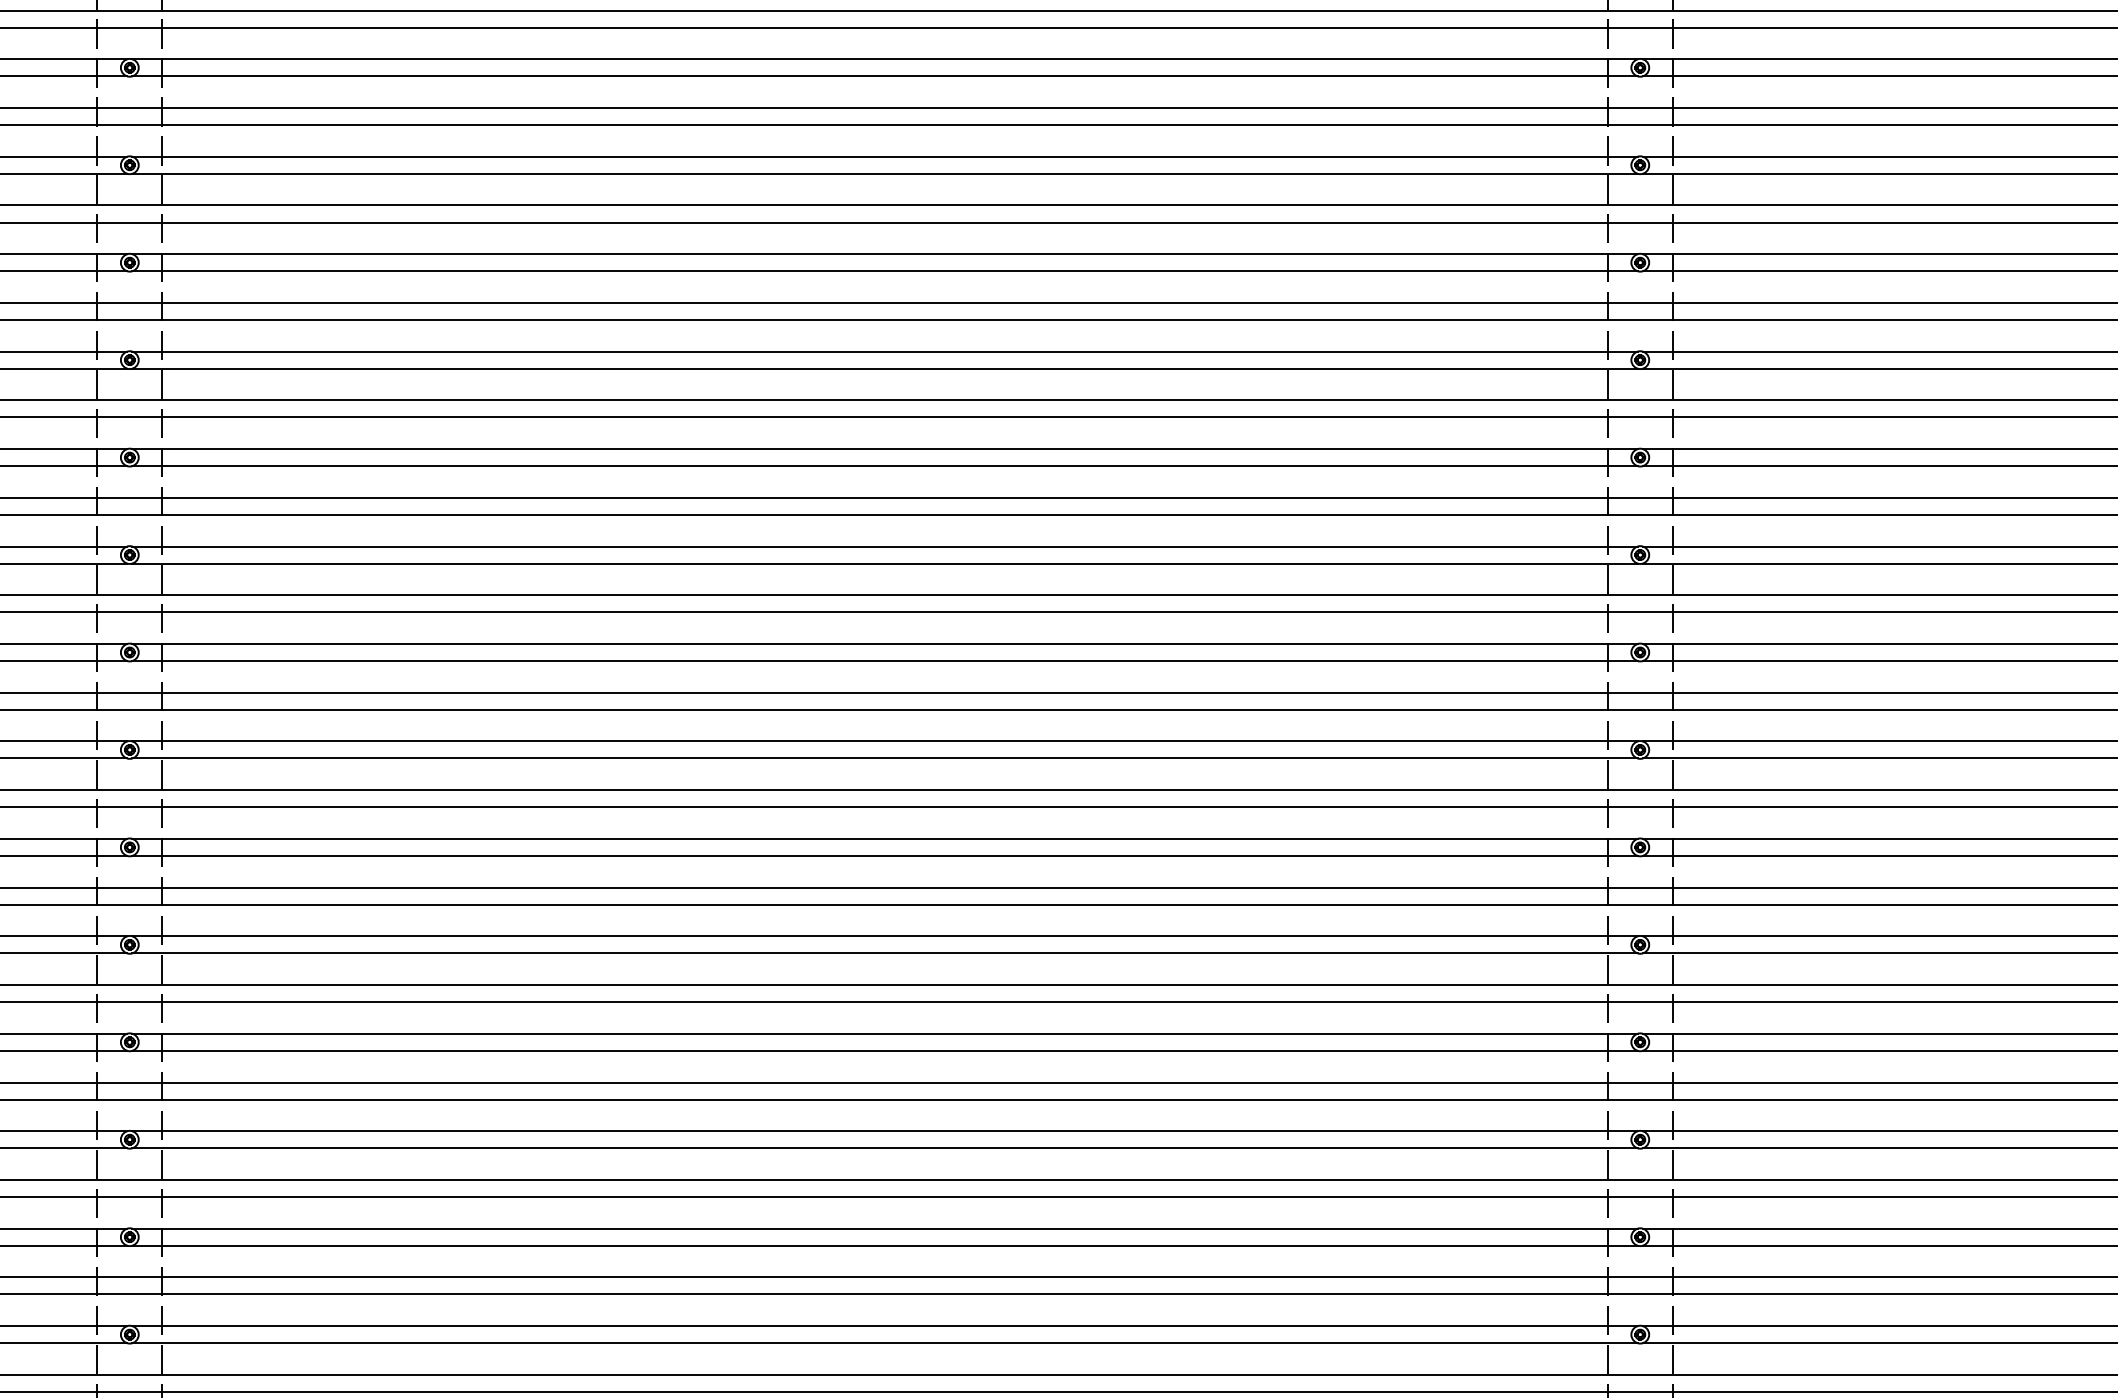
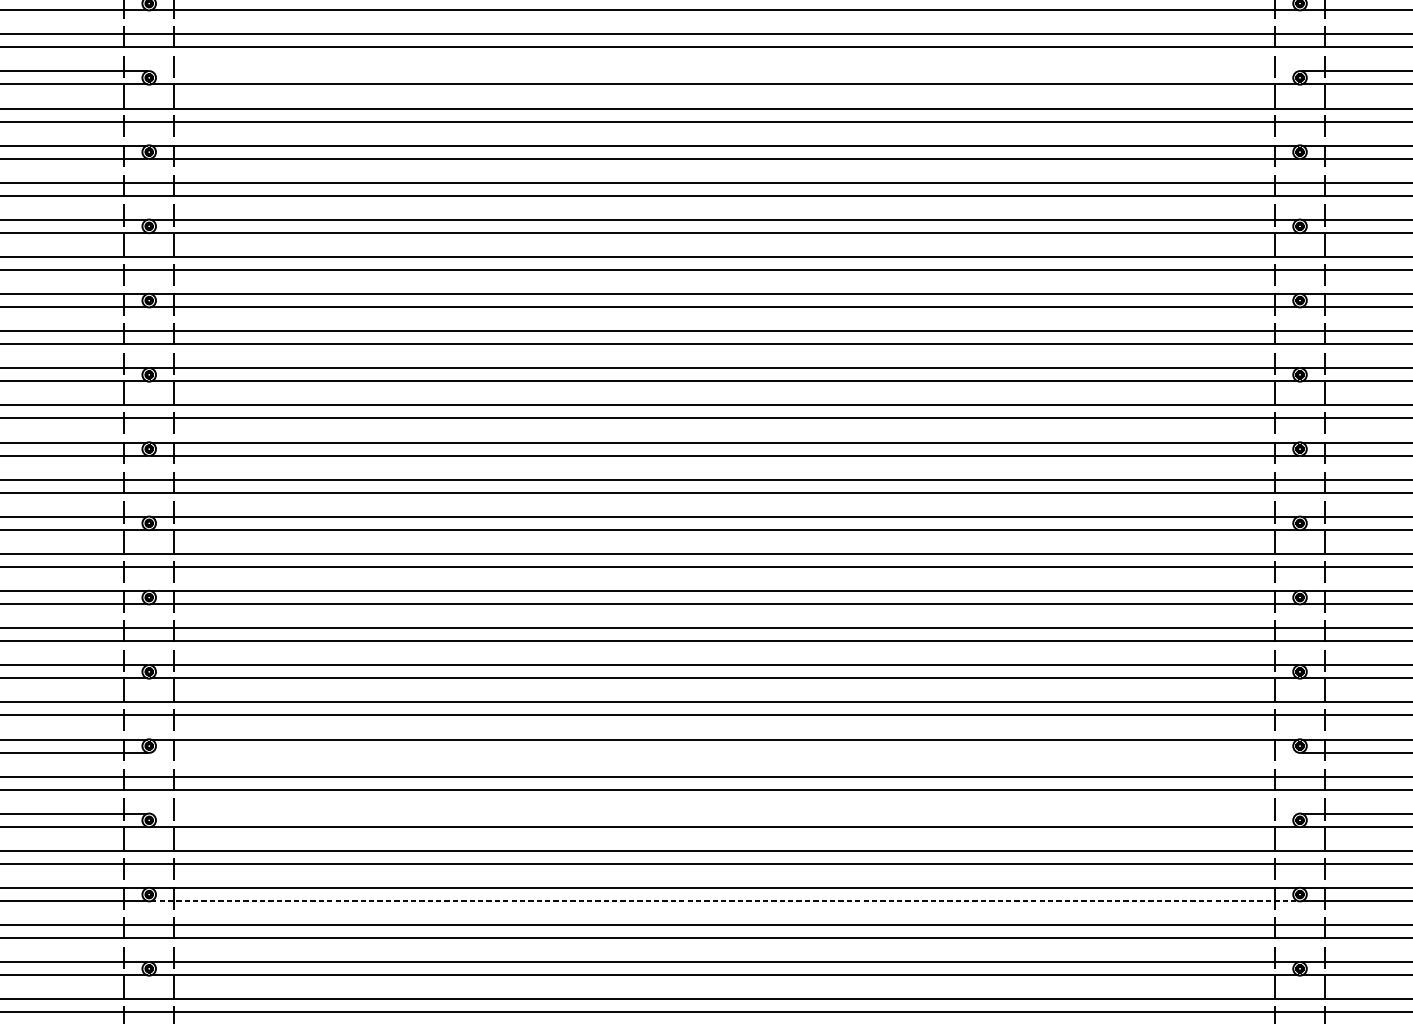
line: (884, 156) -> (724, 71), removed
line: (884, 1050) -> (724, 752), removed
line: (884, 1131) -> (724, 814), removed
line: (885, 1245) -> (724, 900), solid -> dashed

